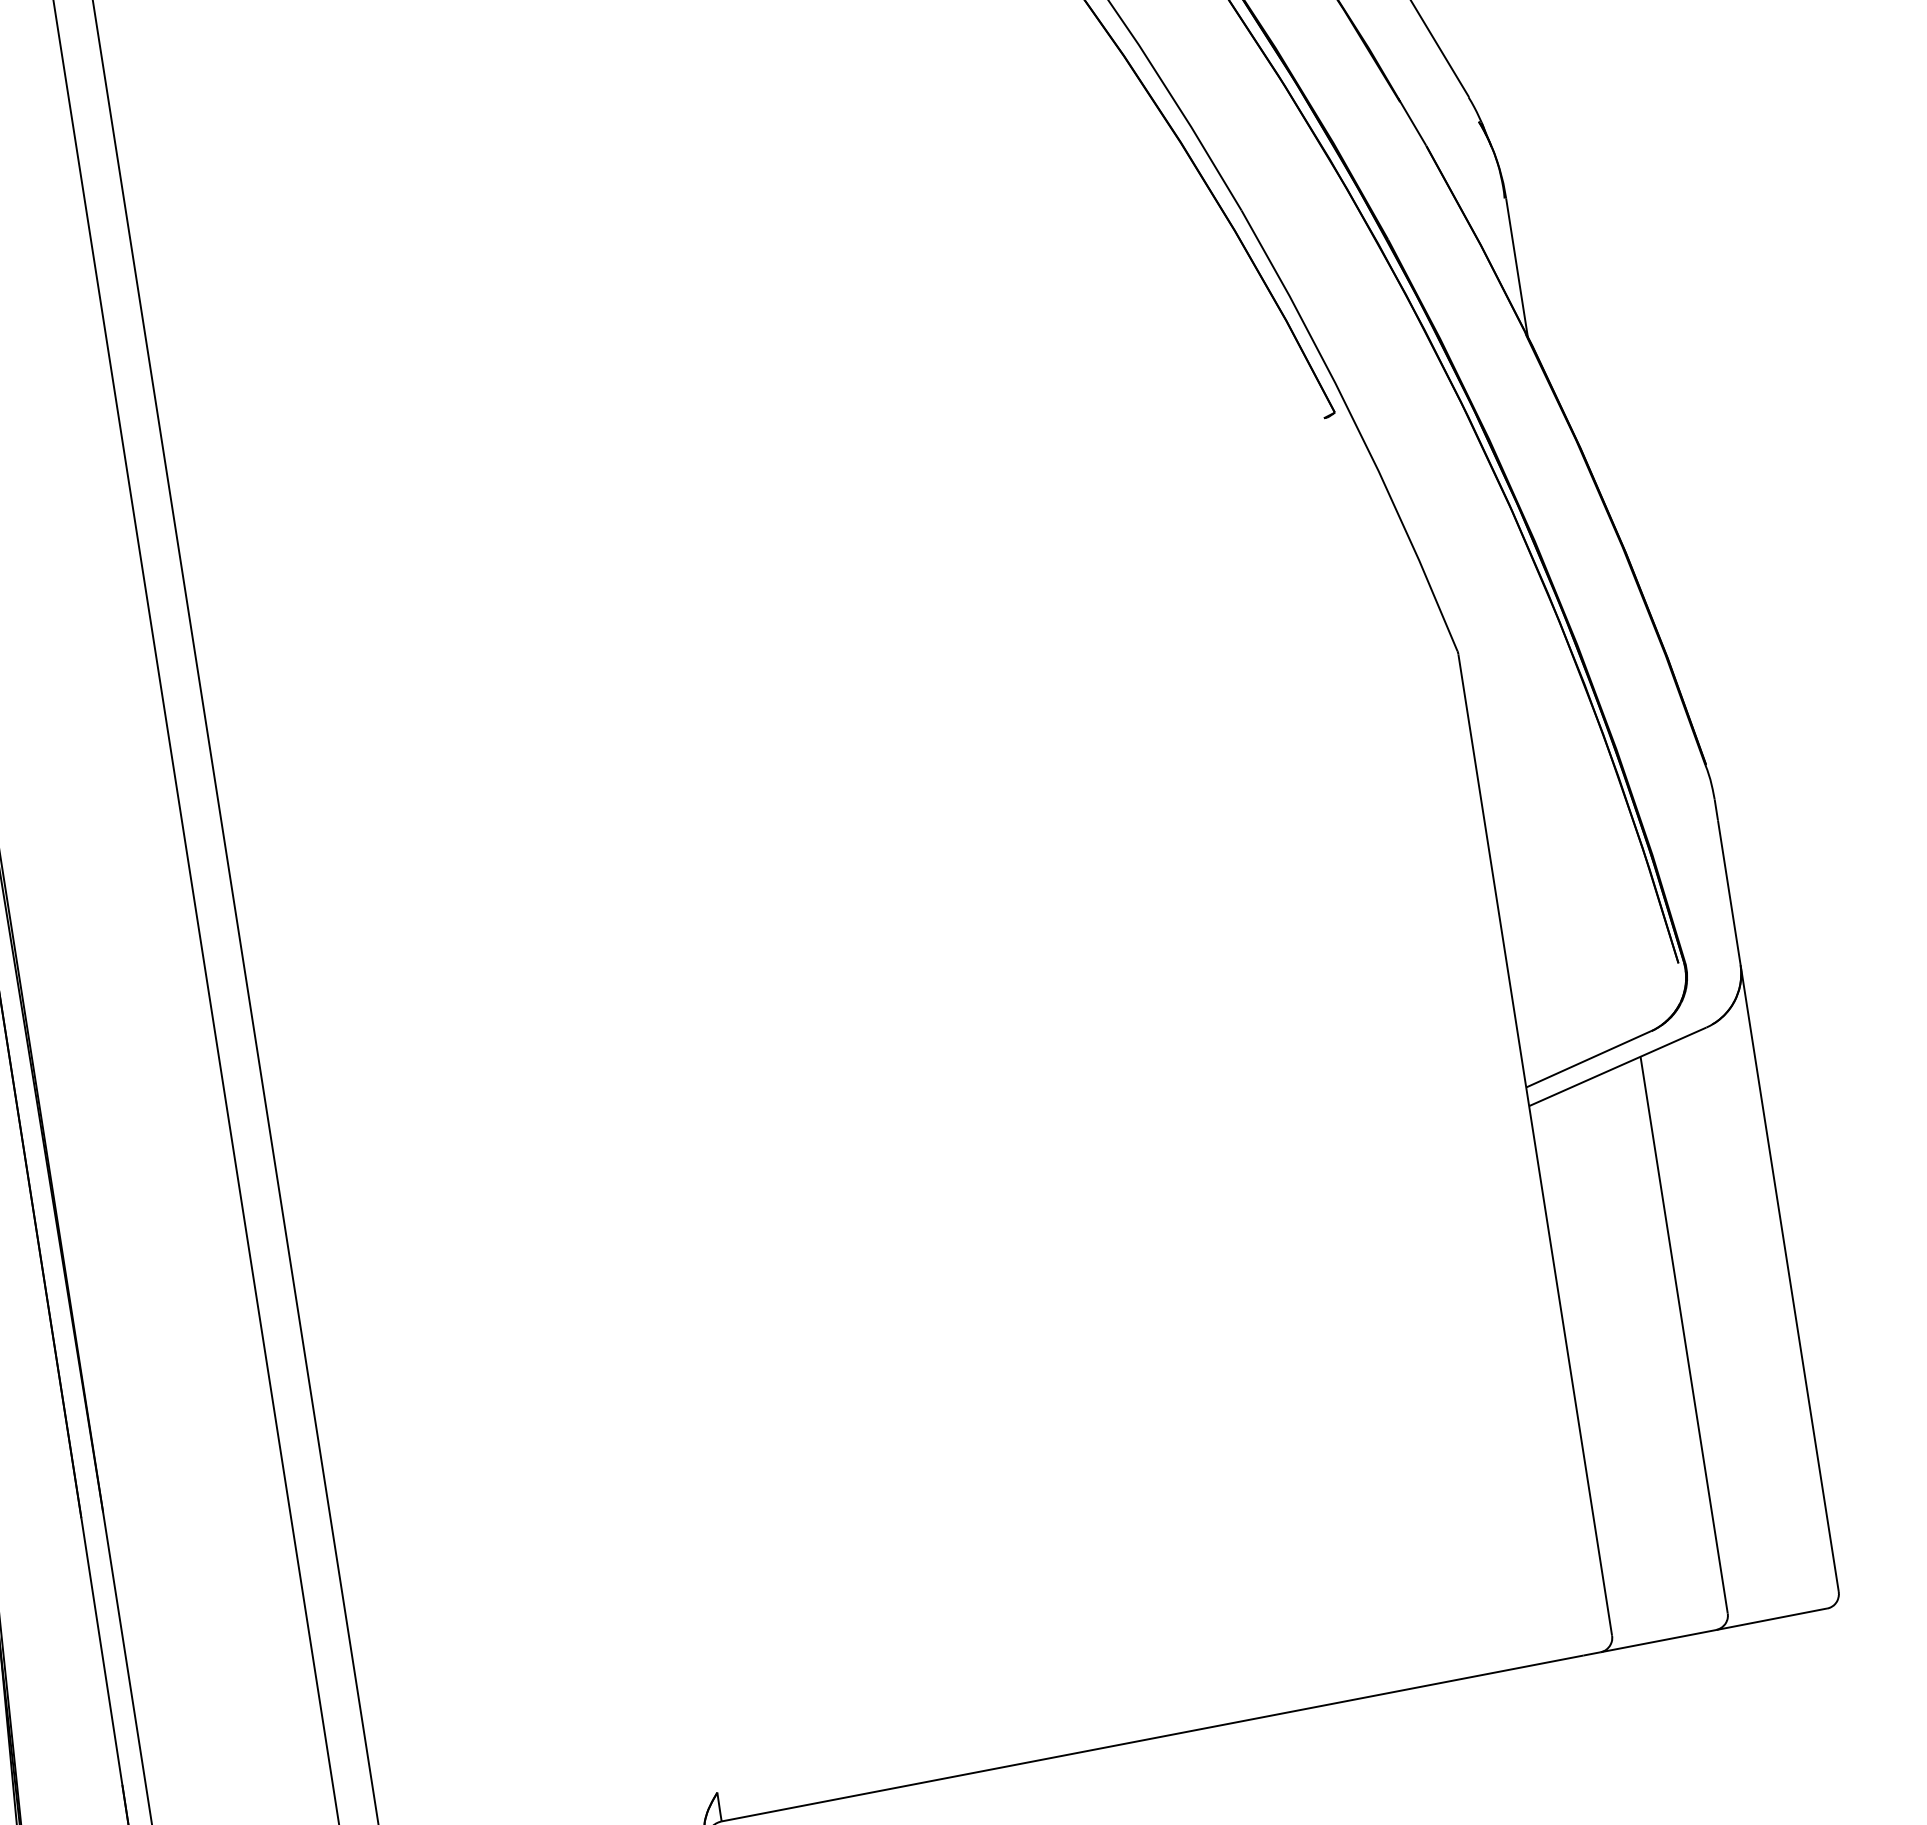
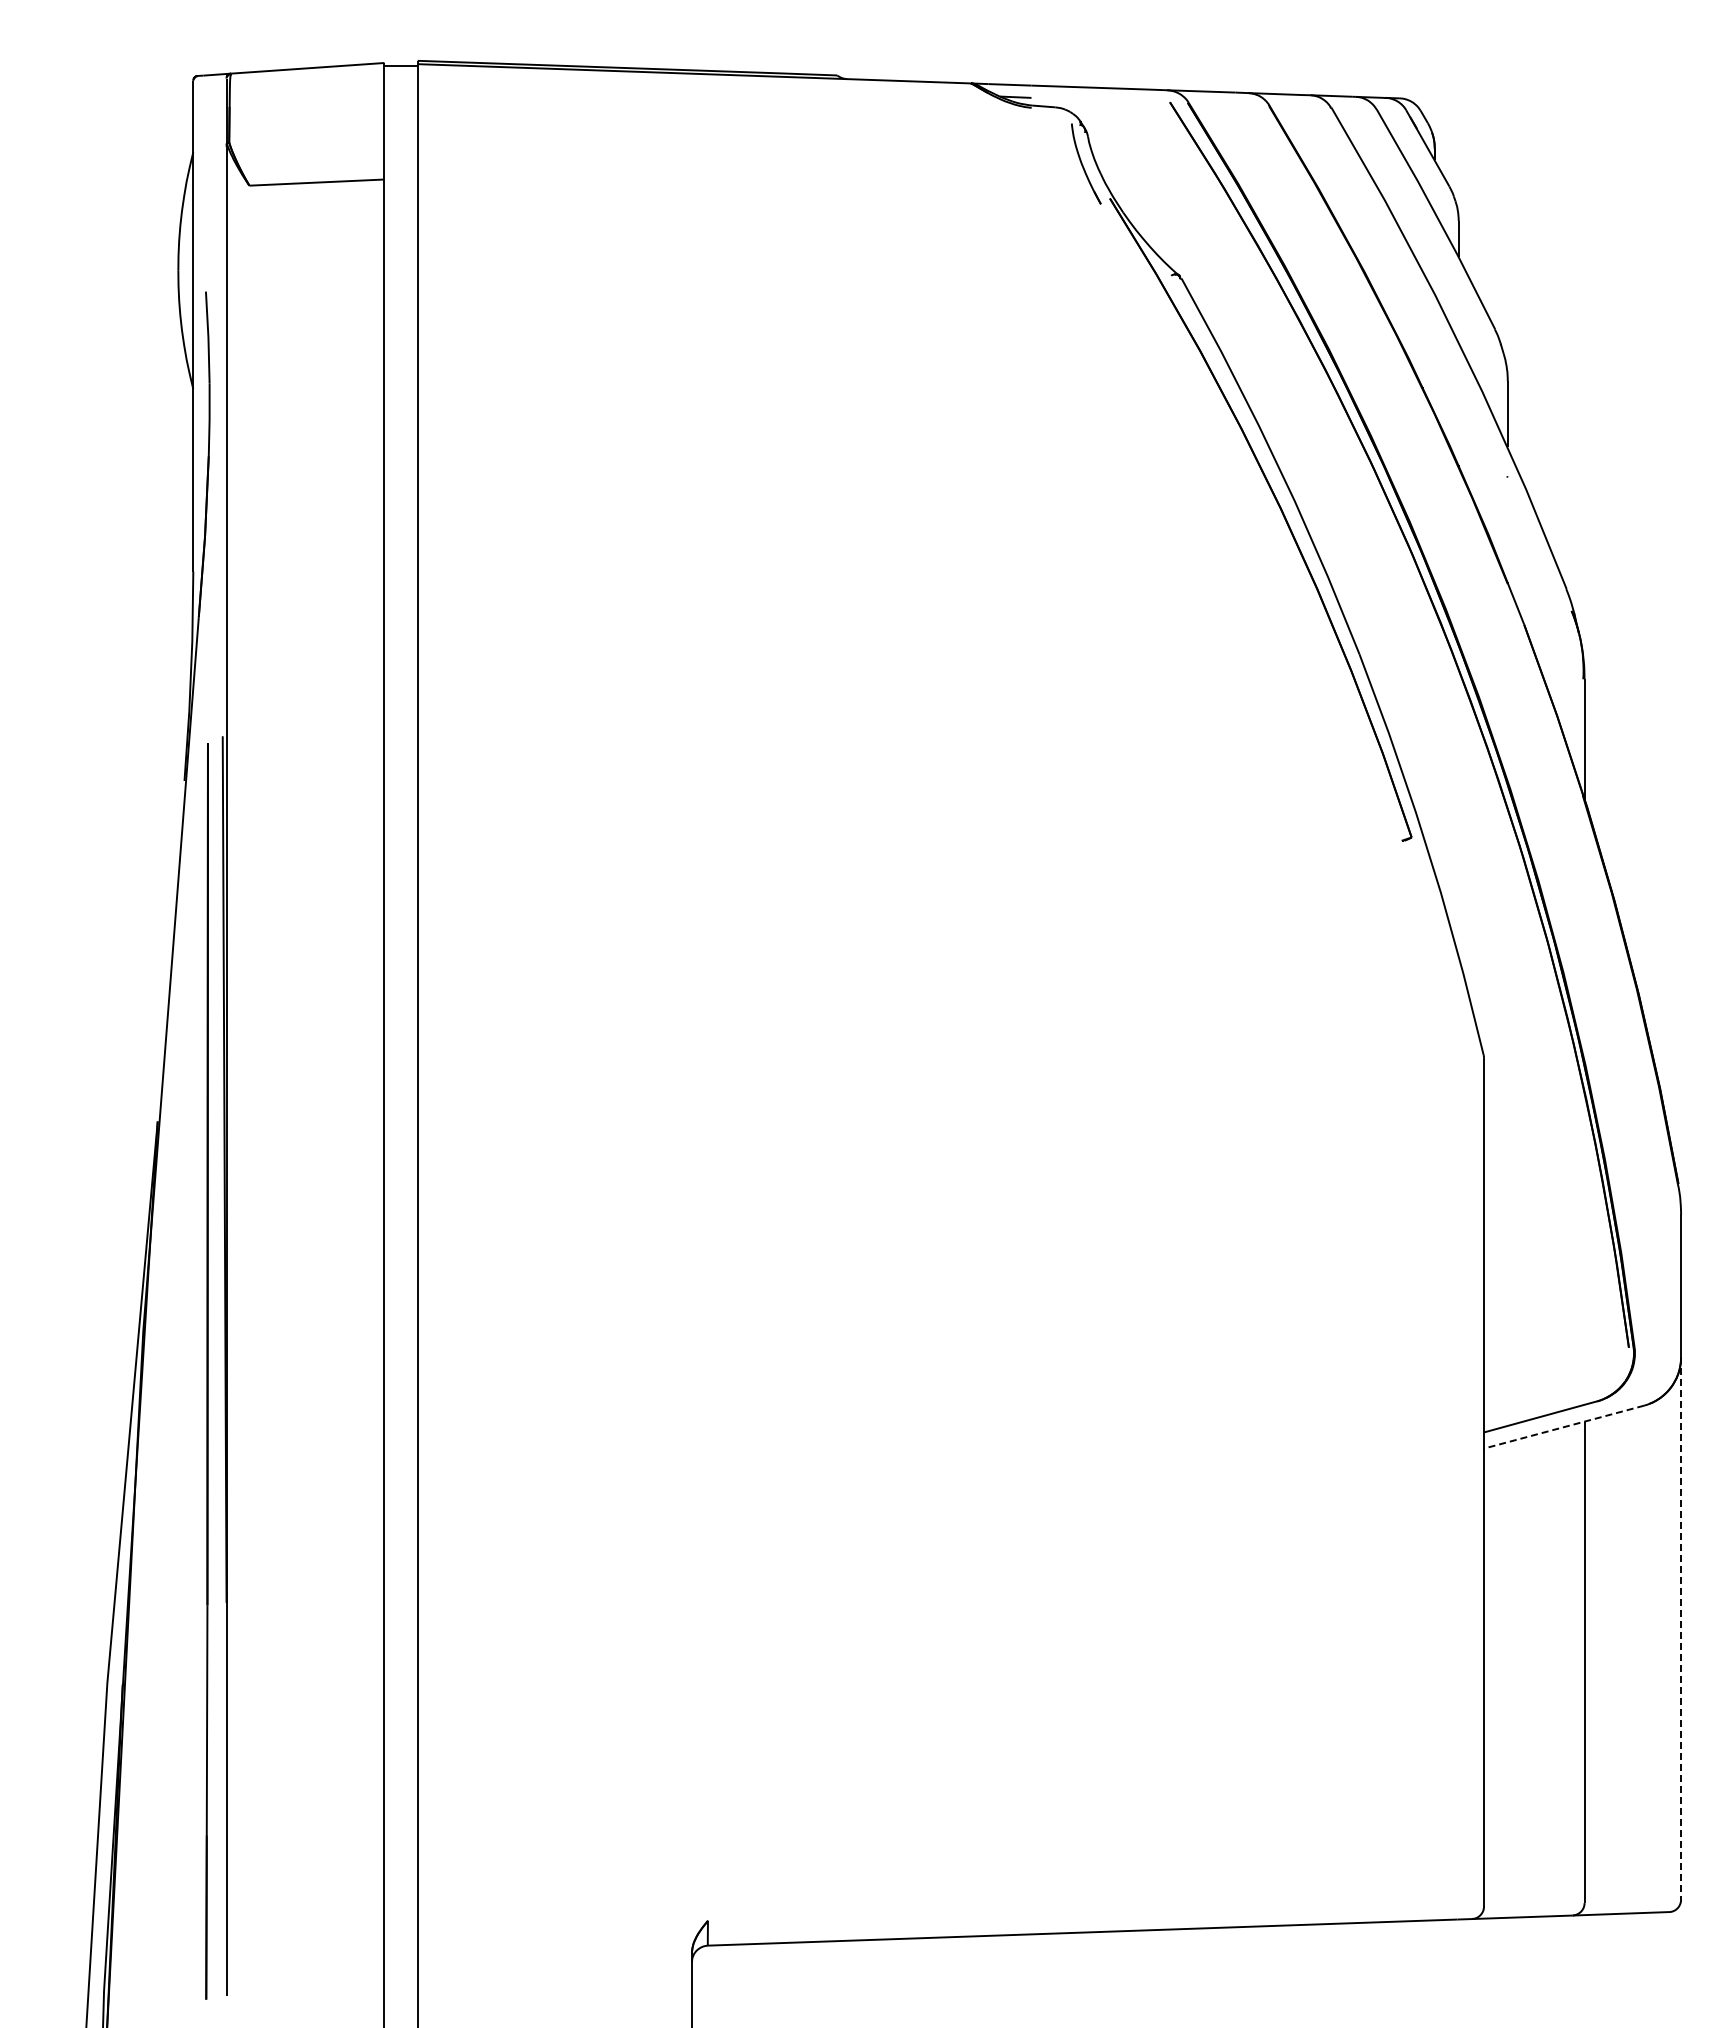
line: (1618, 1067) -> (1564, 1427), solid -> dashed
line: (1790, 1279) -> (1681, 1629), solid -> dashed

